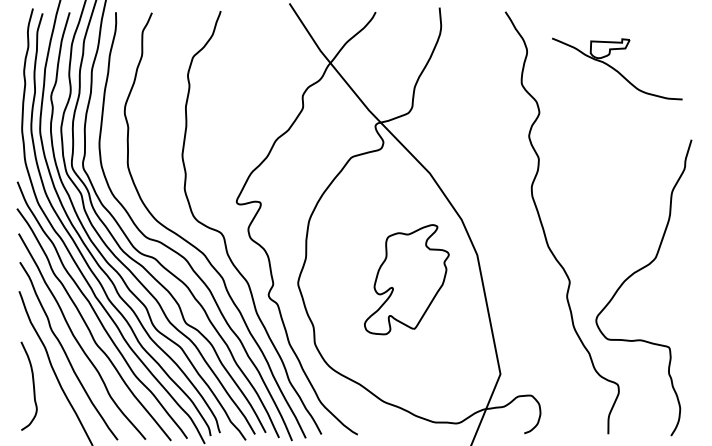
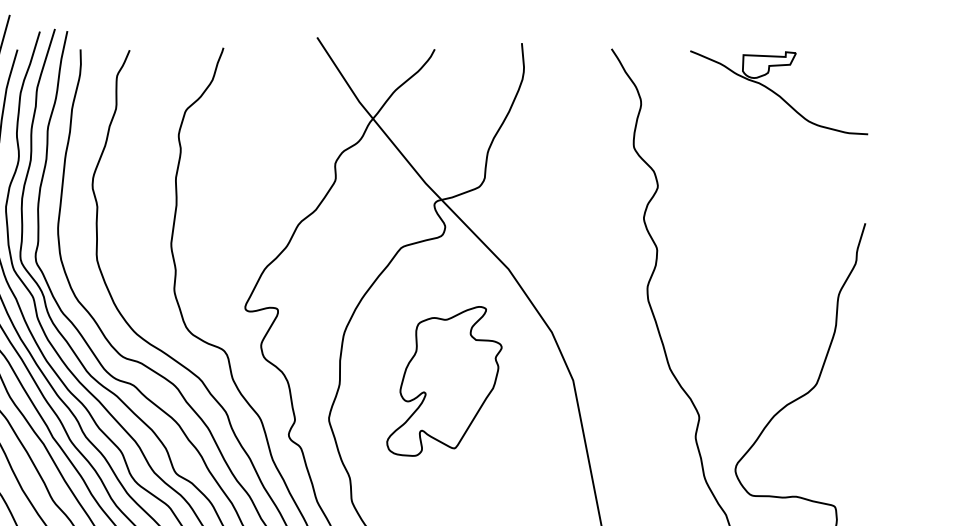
part: (617, 68) -> (779, 92), moved
part: (406, 279) -> (443, 381), moved

